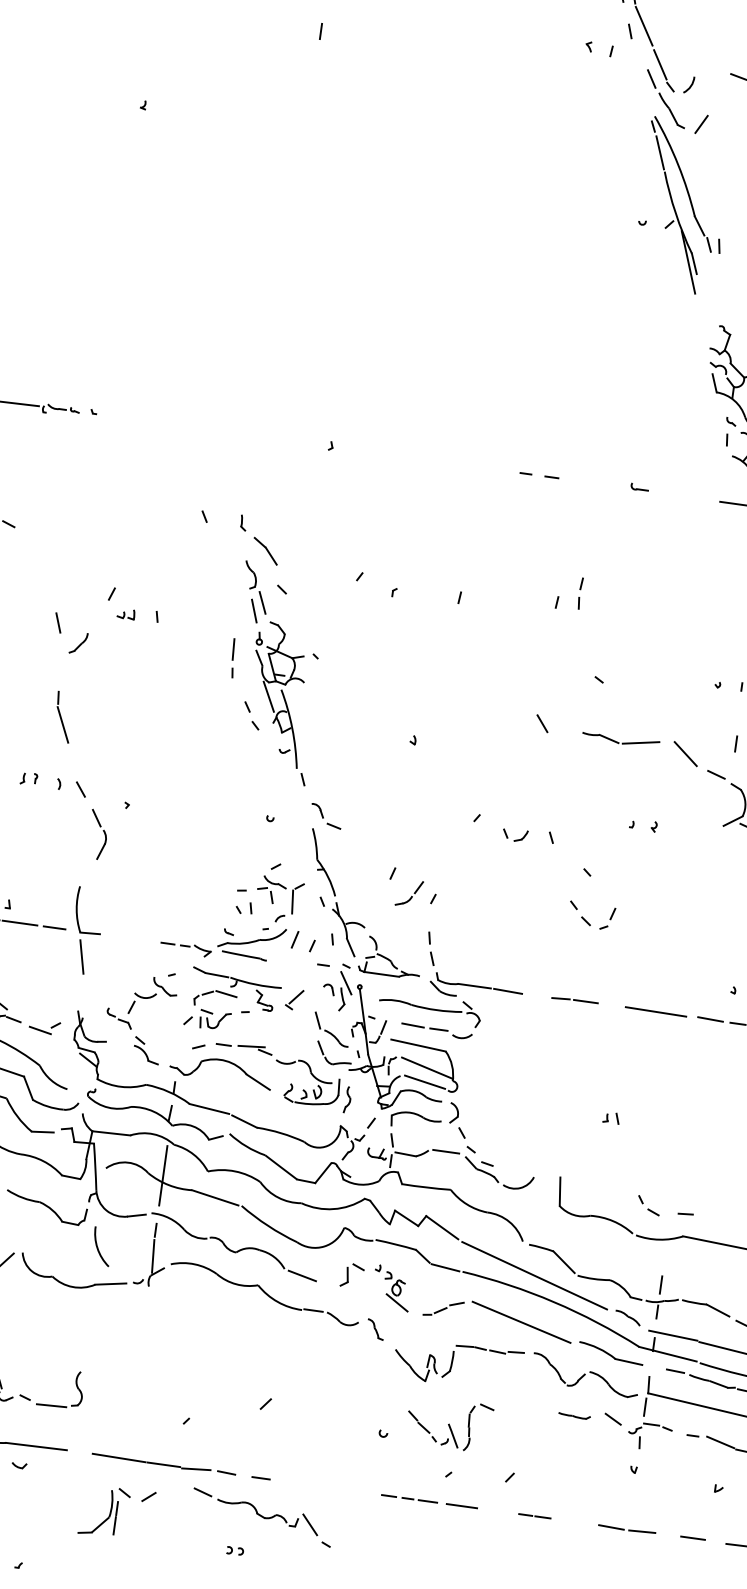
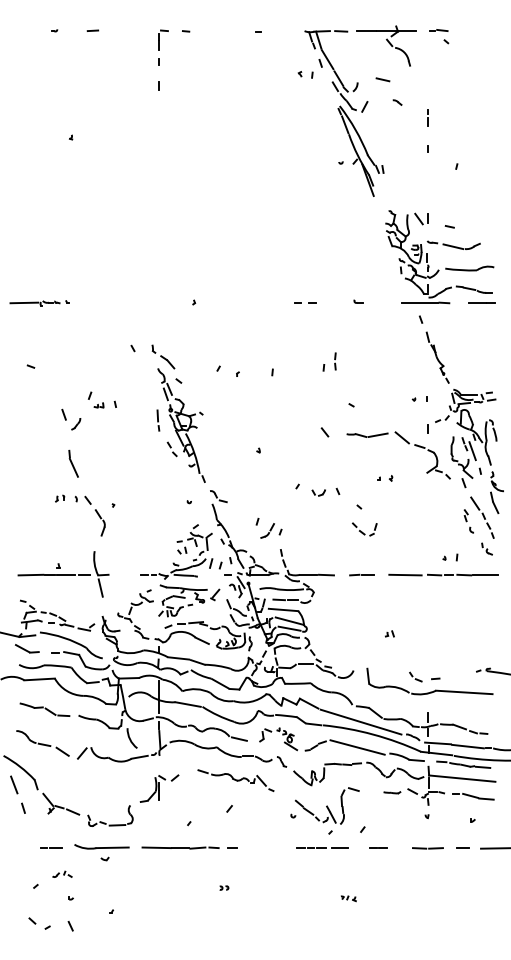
part: (448, 1422) -> (326, 805), size x1.43
part: (116, 1512) -> (159, 788), moved
part: (261, 1517) -> (235, 780), moved

